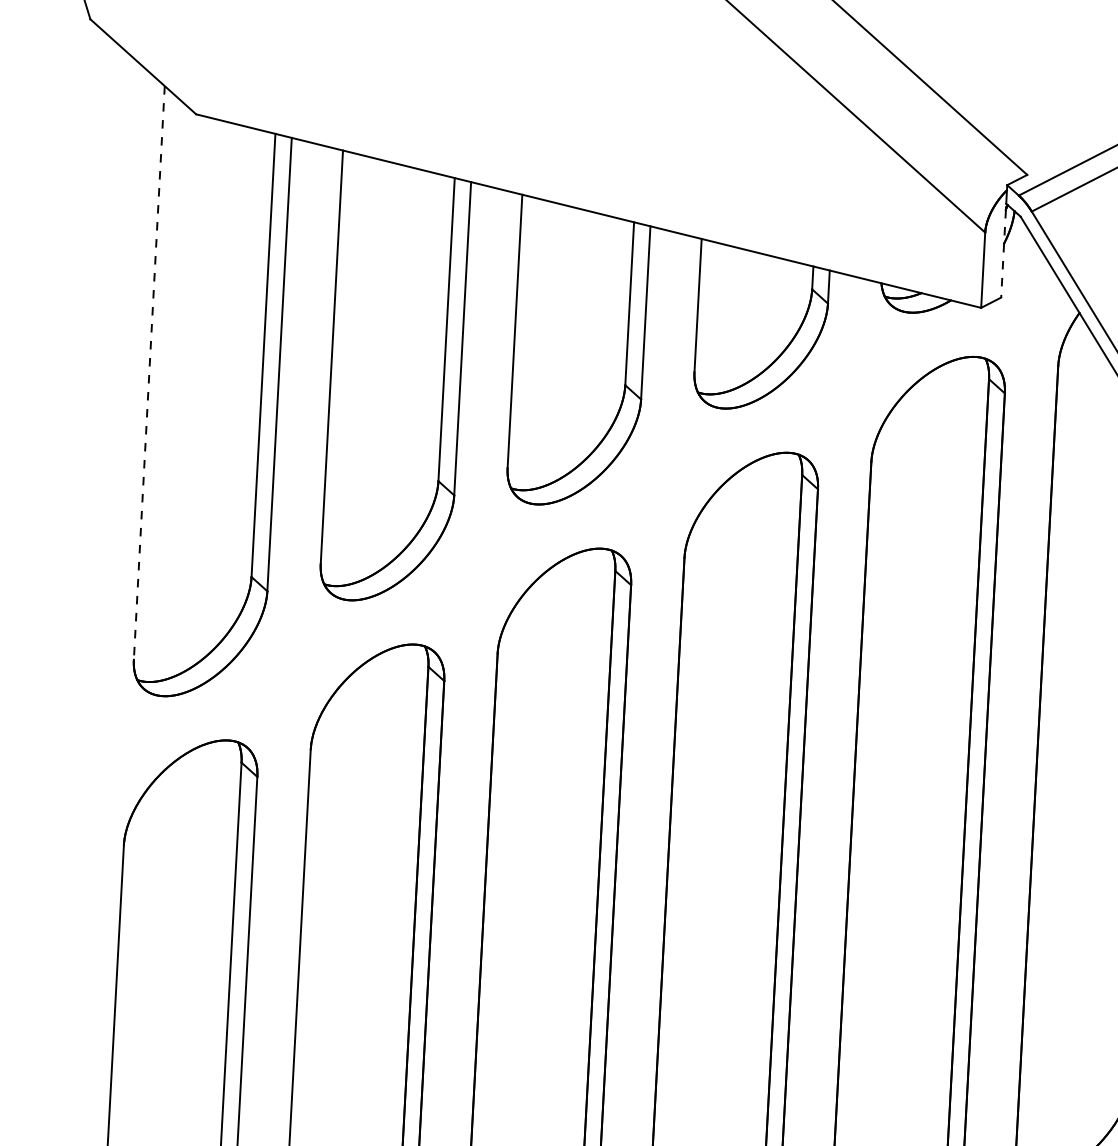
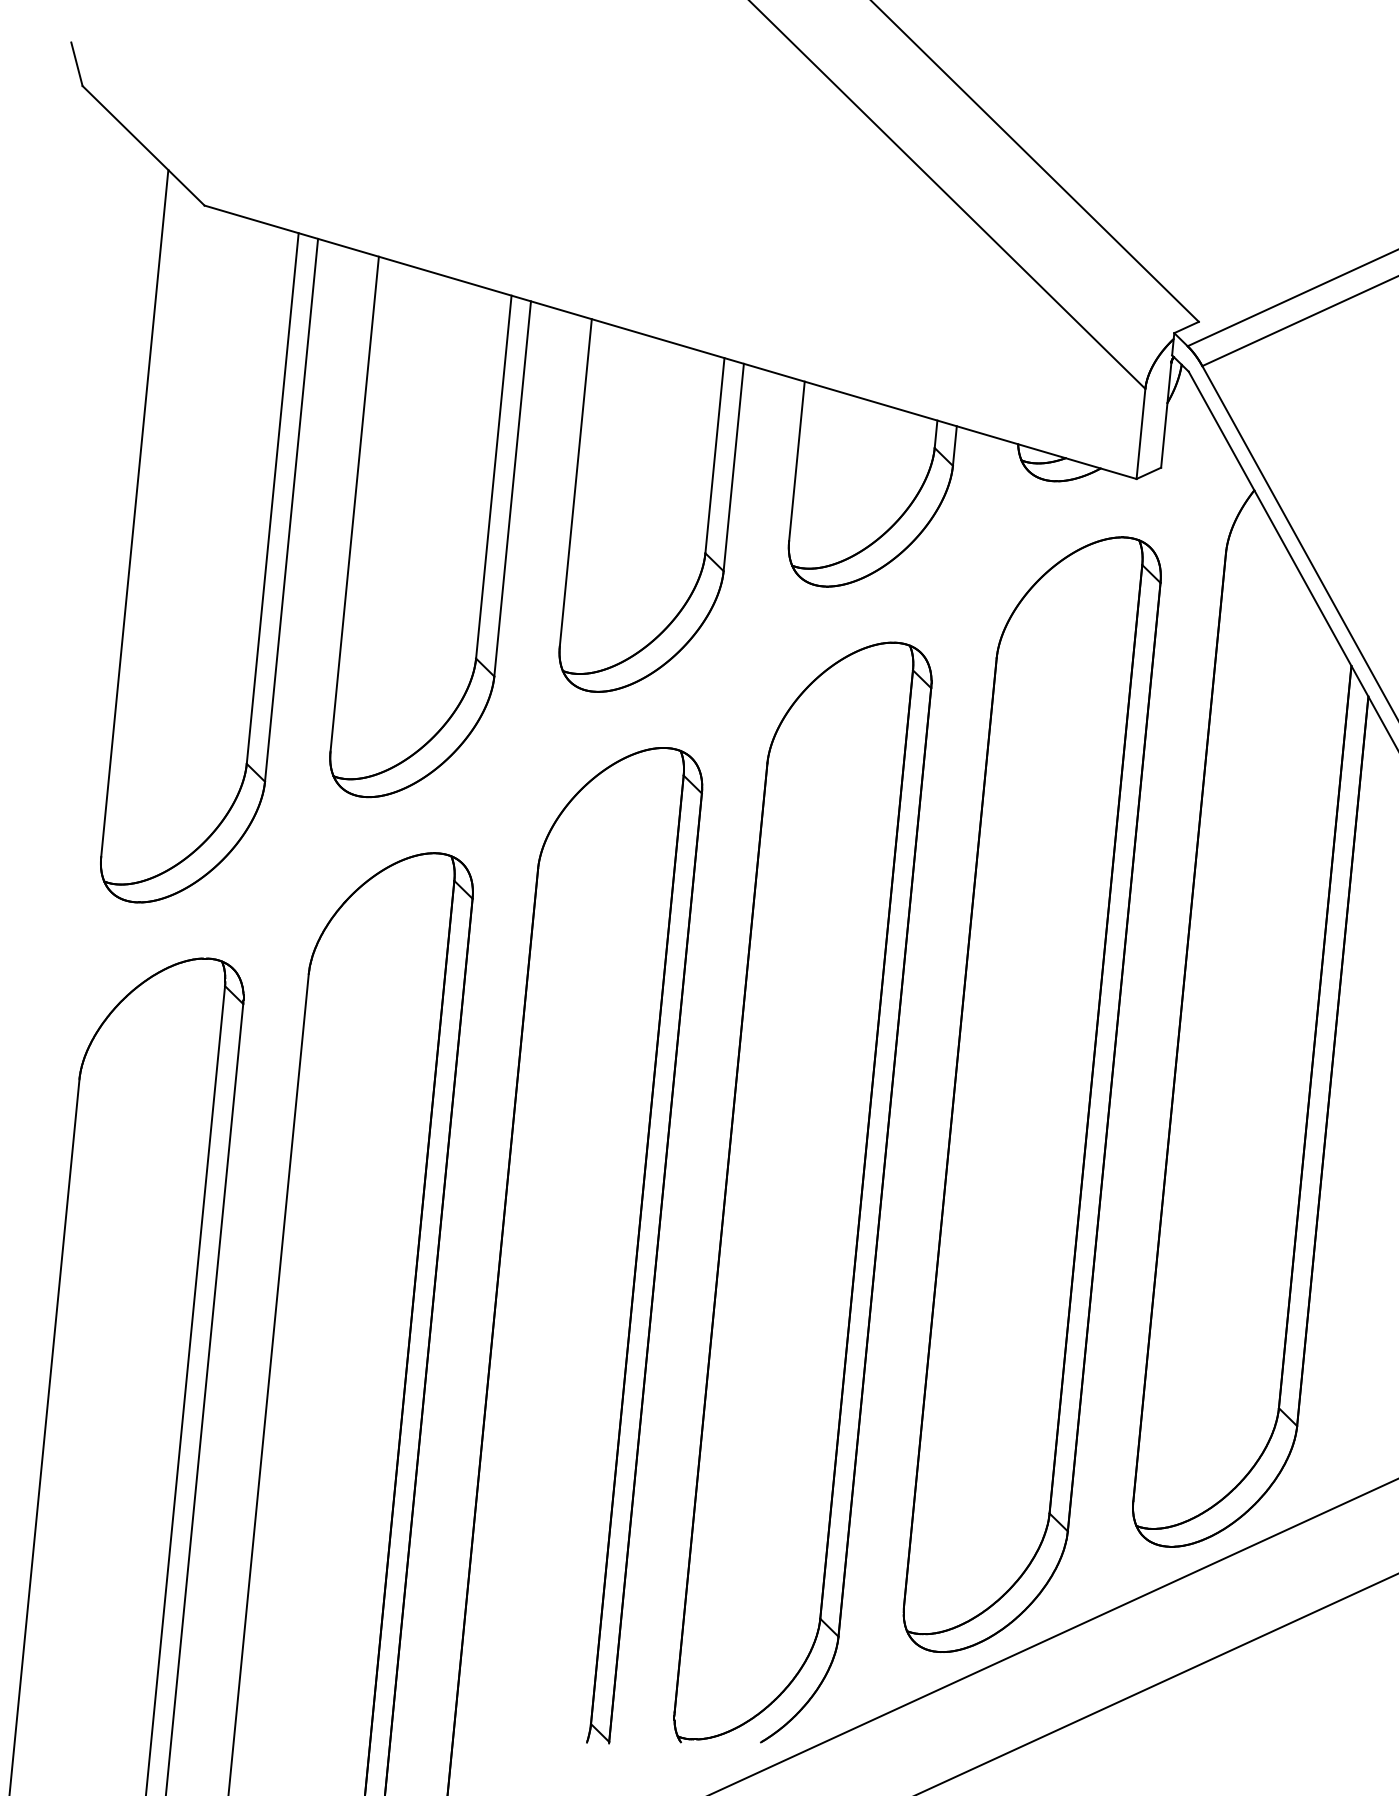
line: (1003, 253) -> (1166, 415), dashed -> solid
line: (149, 373) -> (134, 514), dashed -> solid

